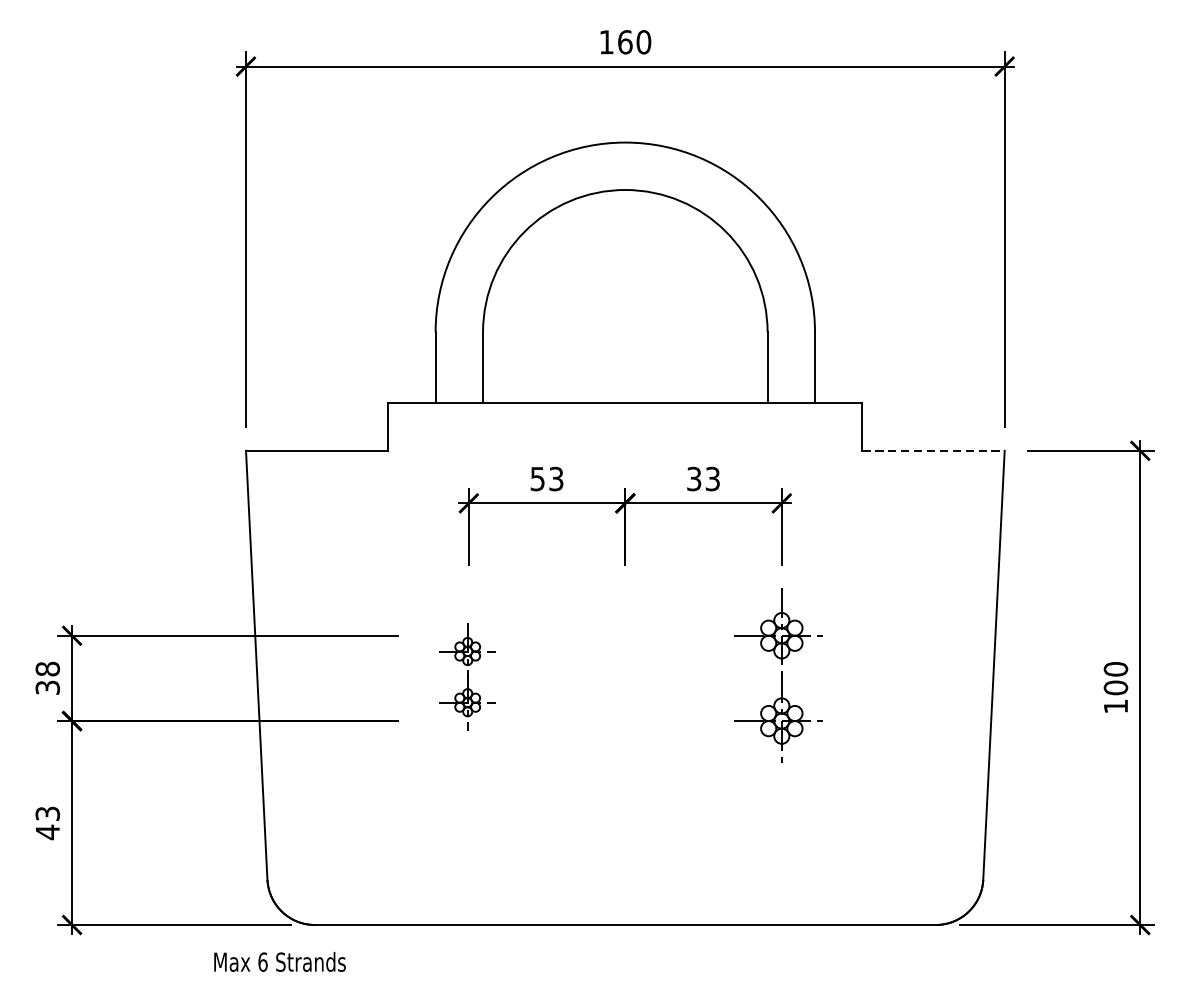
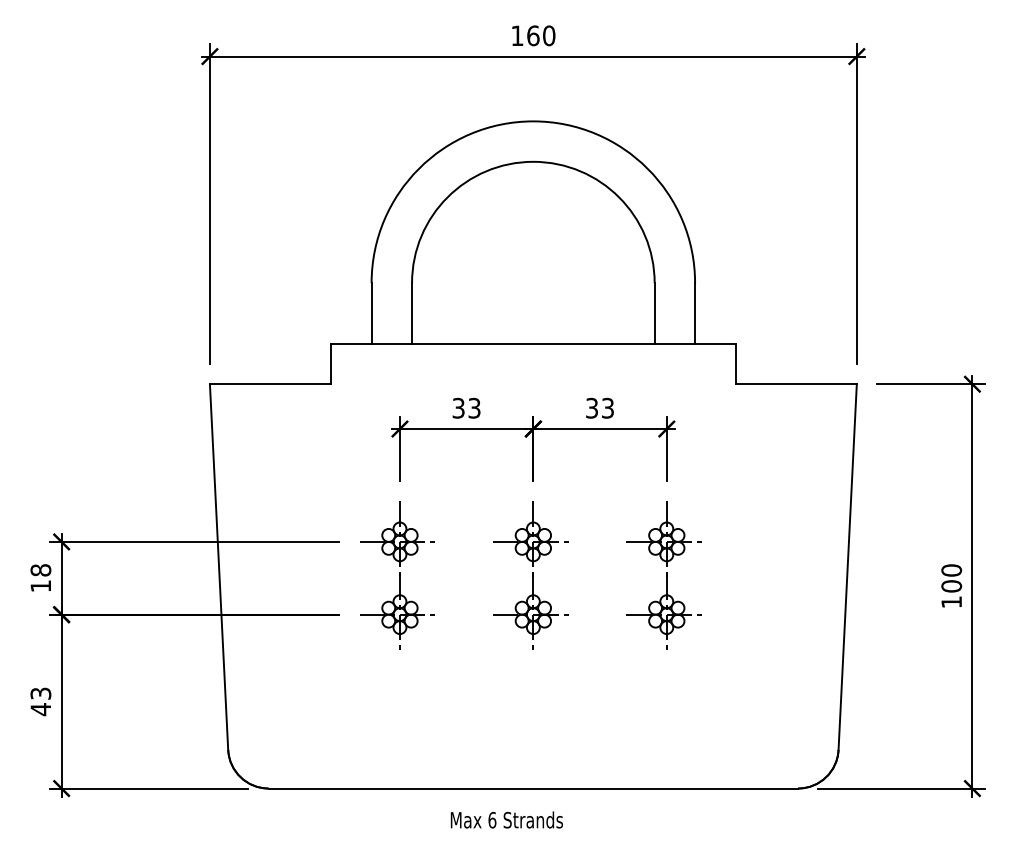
line: (933, 451) -> (796, 384), dashed -> solid
text: (537, 478) -> (458, 407), 53 -> 33
part: (465, 675) -> (397, 575), size x1.67
part: (621, 675) -> (530, 575), added
text: (47, 688) -> (40, 586), 38 -> 18
text: (279, 961) -> (506, 819), moved

